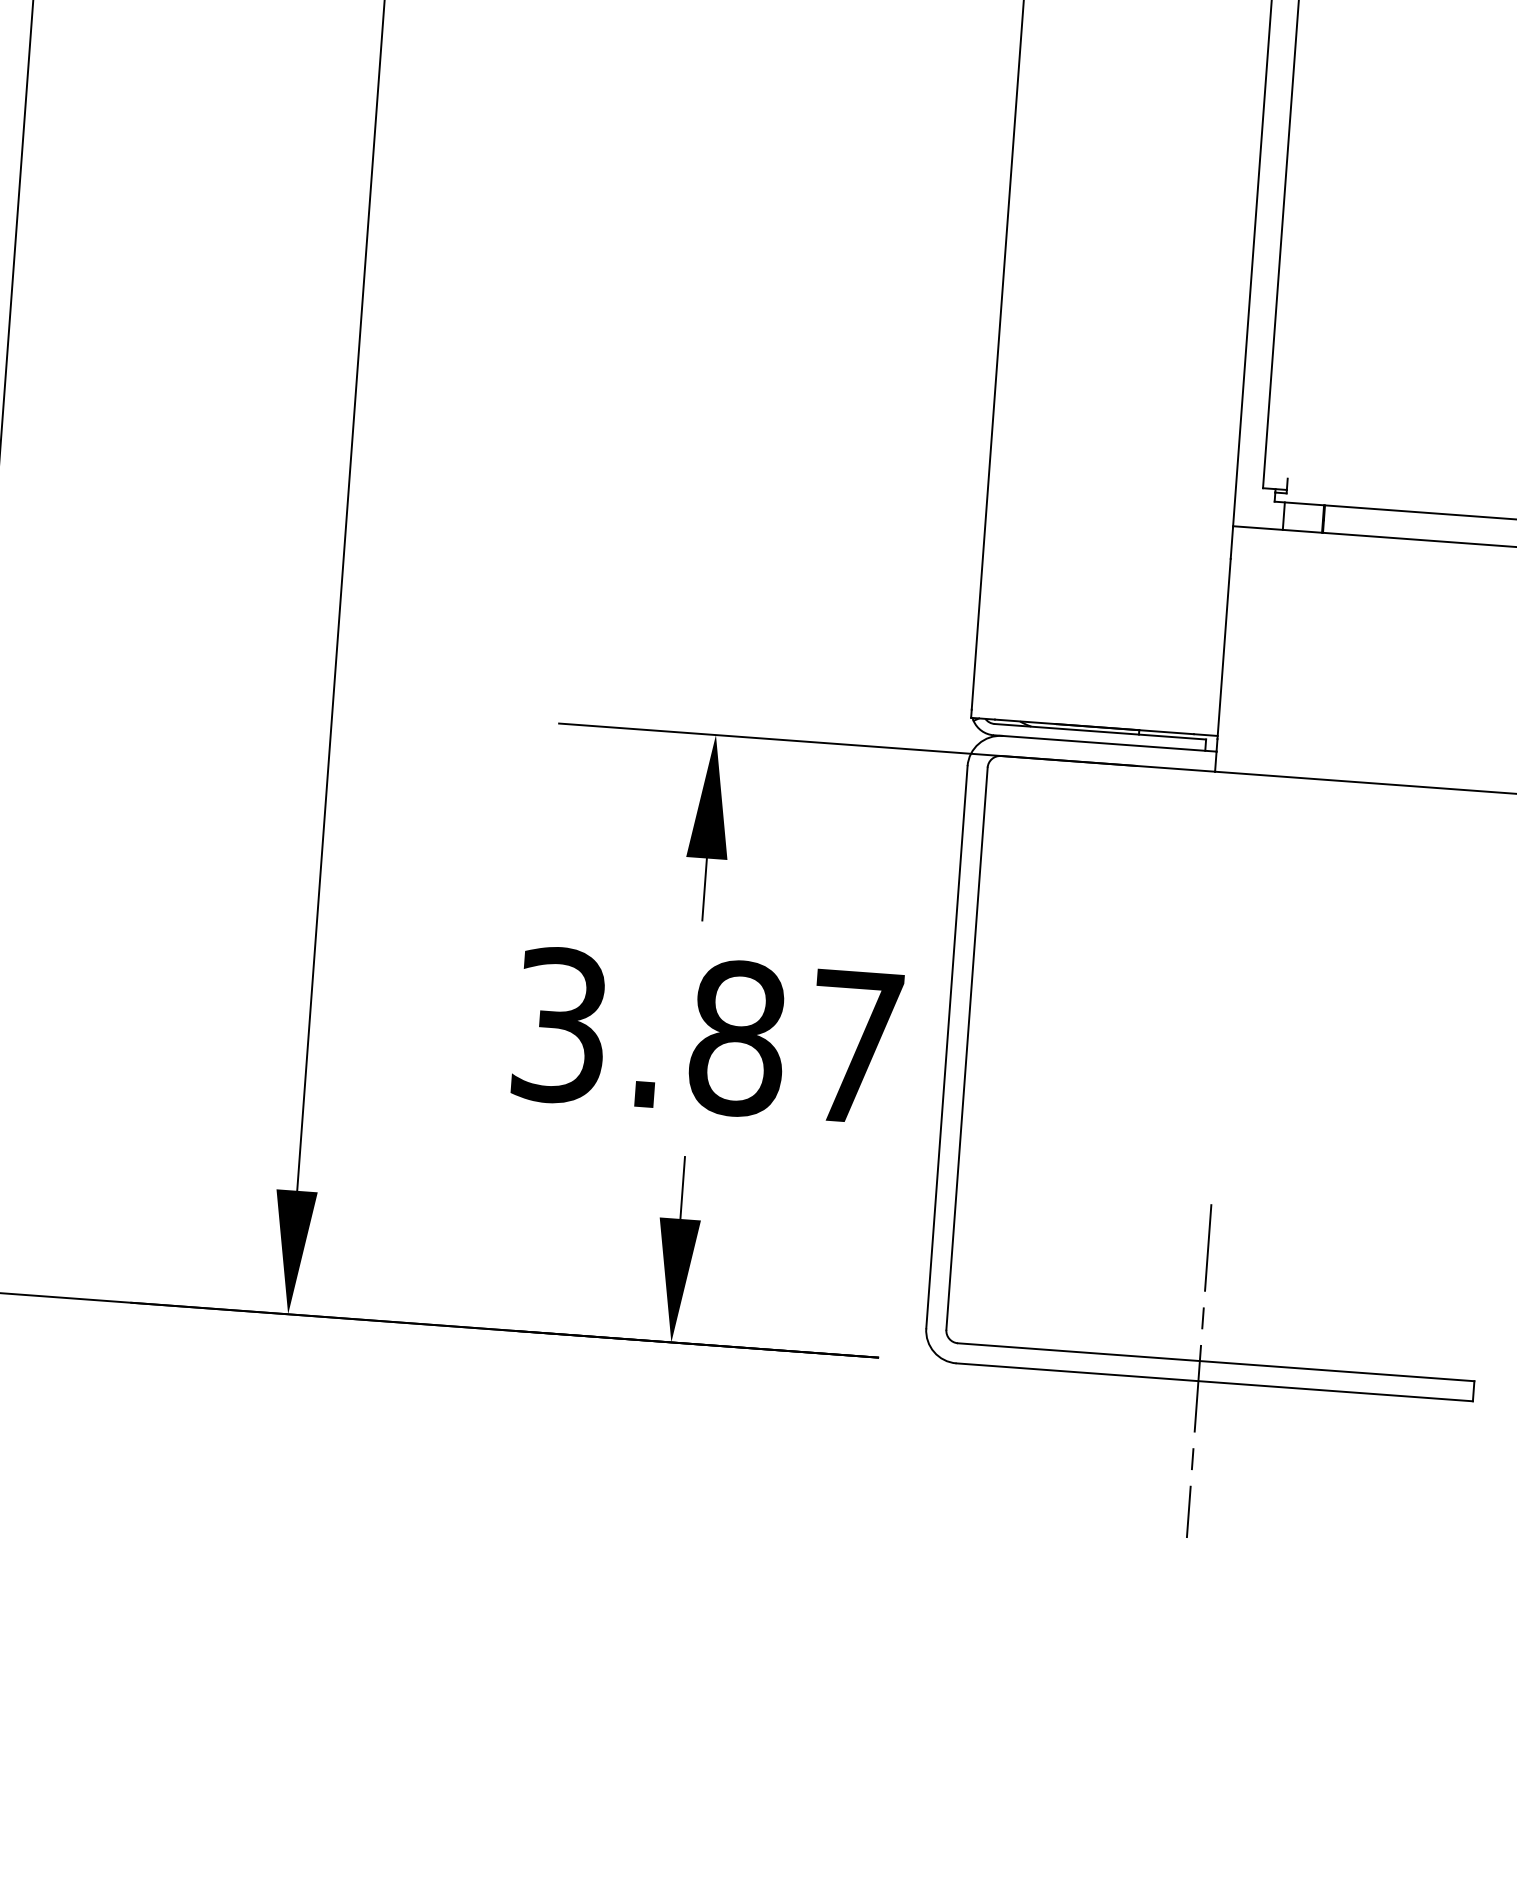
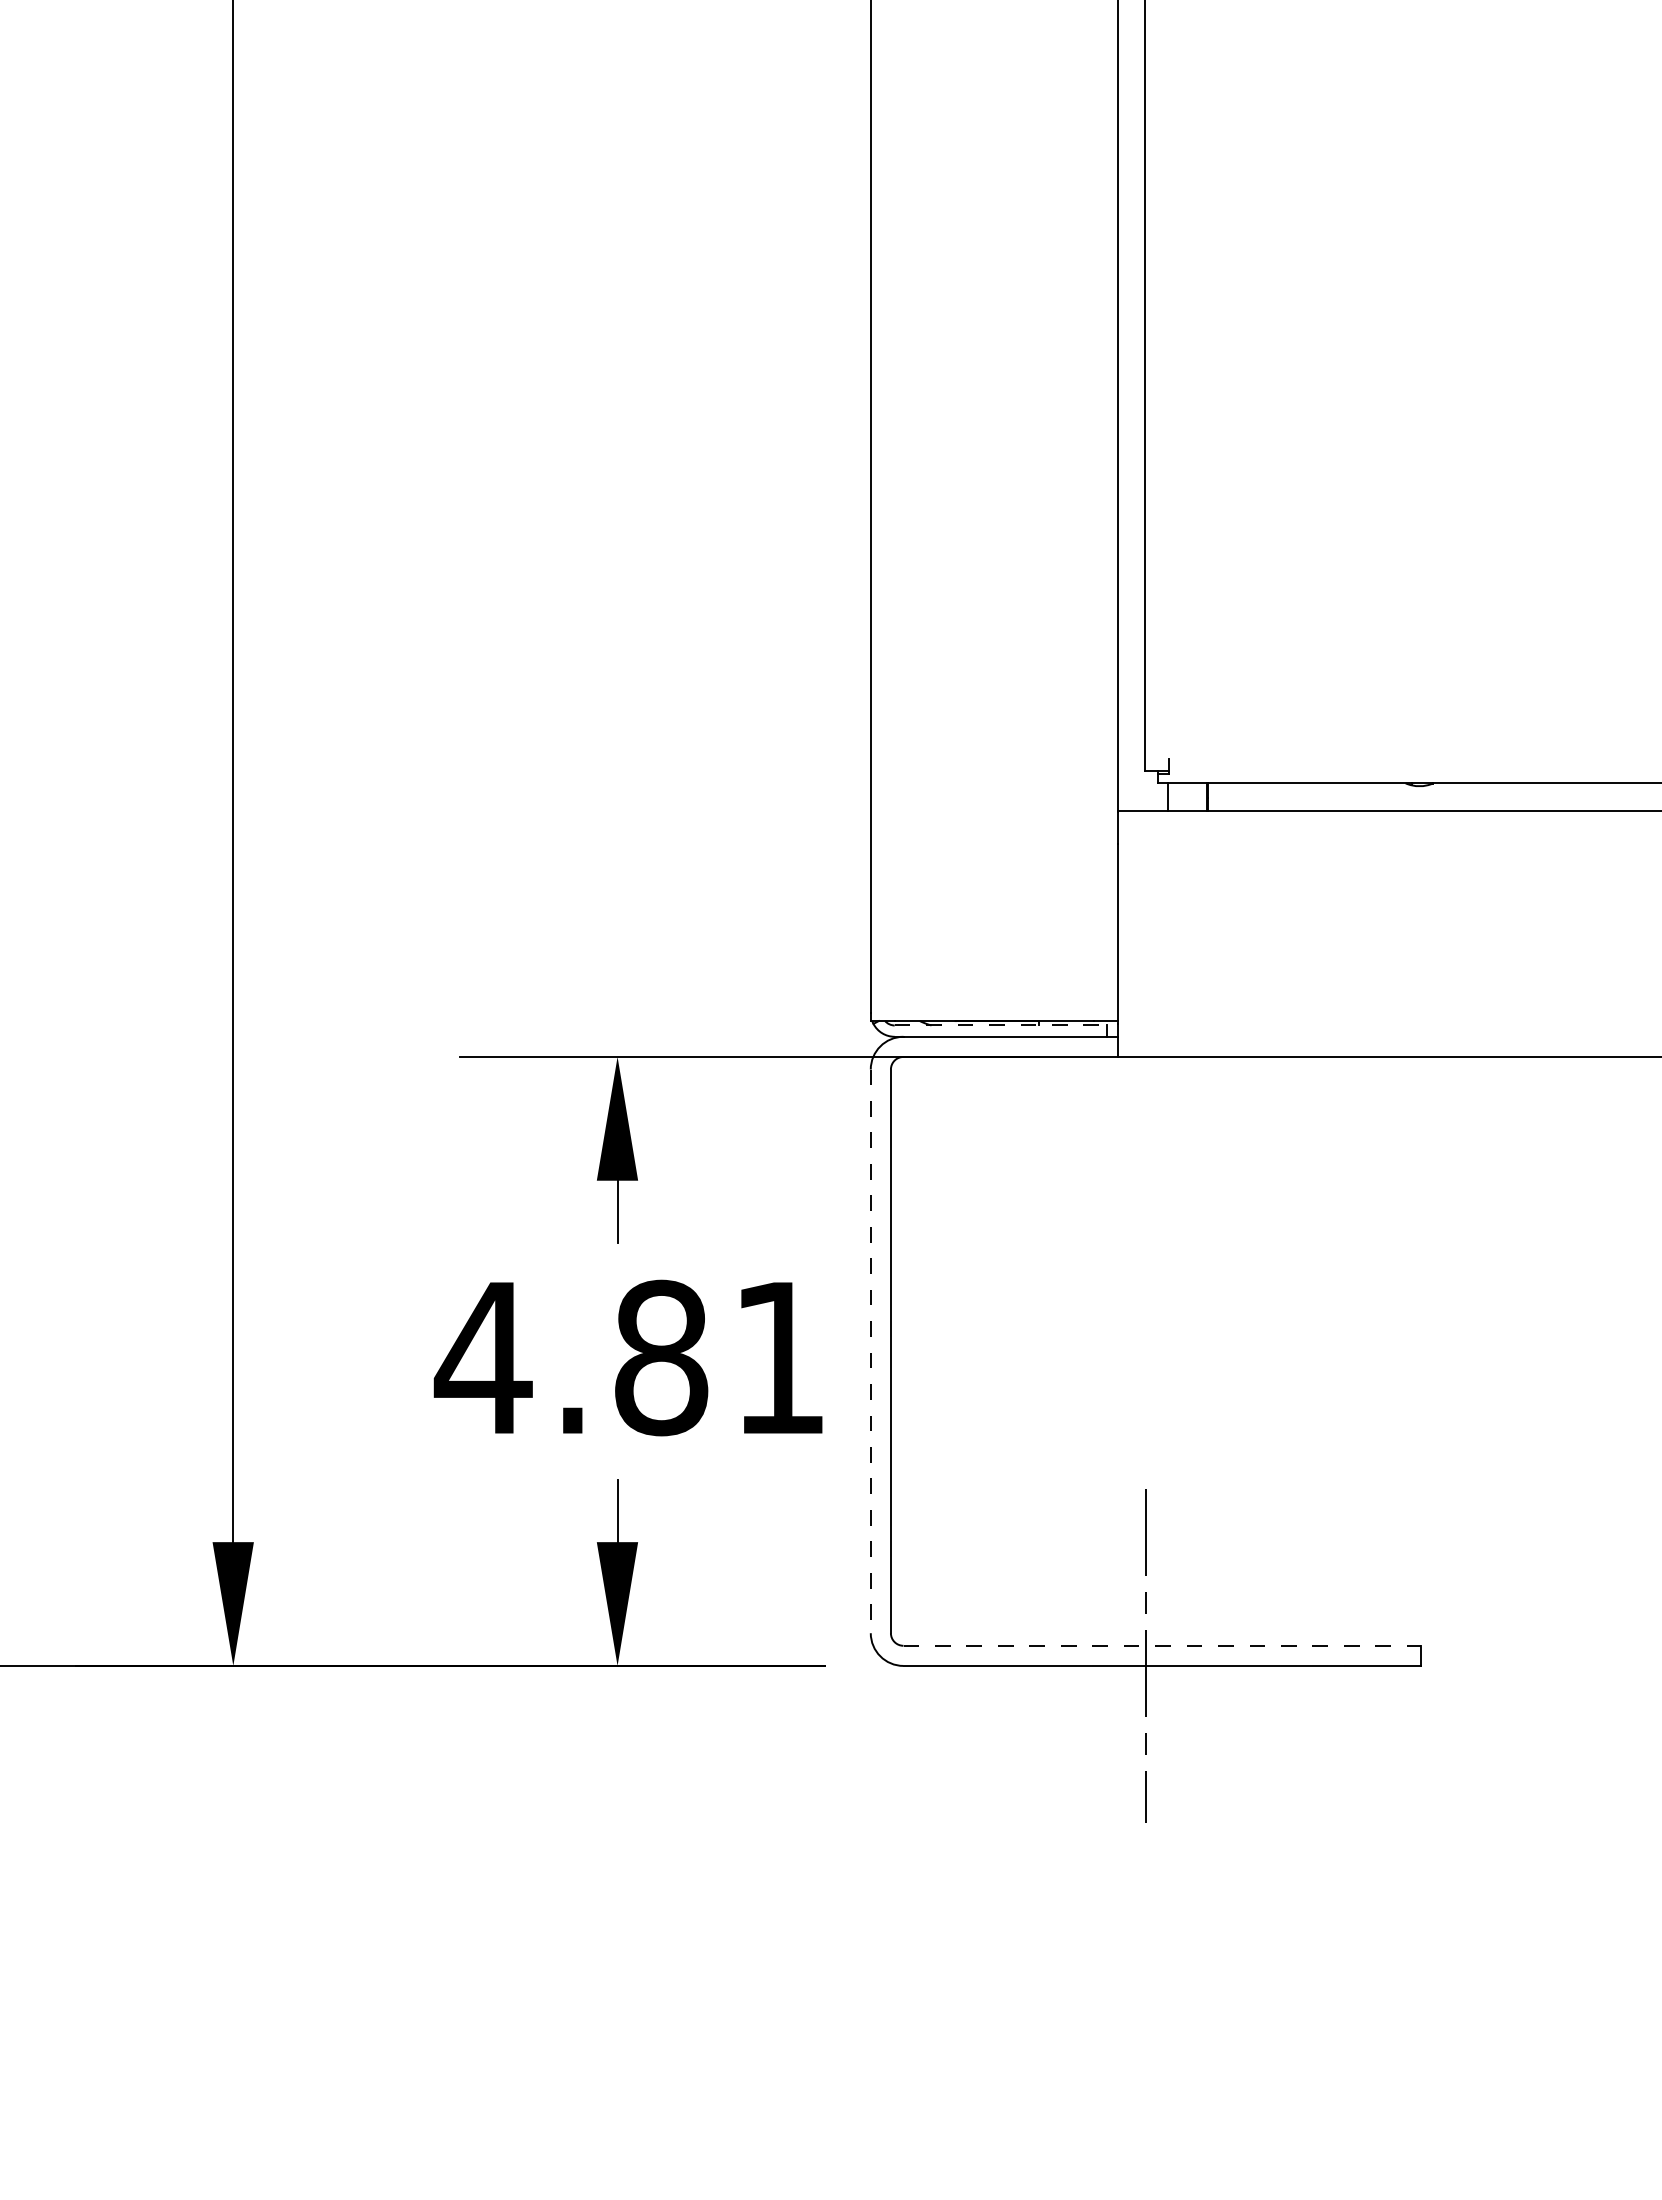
line: (1101, 731) -> (1001, 1025), solid -> dashed
text: (704, 1035) -> (628, 1357), 3.87 -> 4.81
line: (946, 1047) -> (870, 1351), solid -> dashed
line: (1216, 1361) -> (1162, 1645), solid -> dashed

